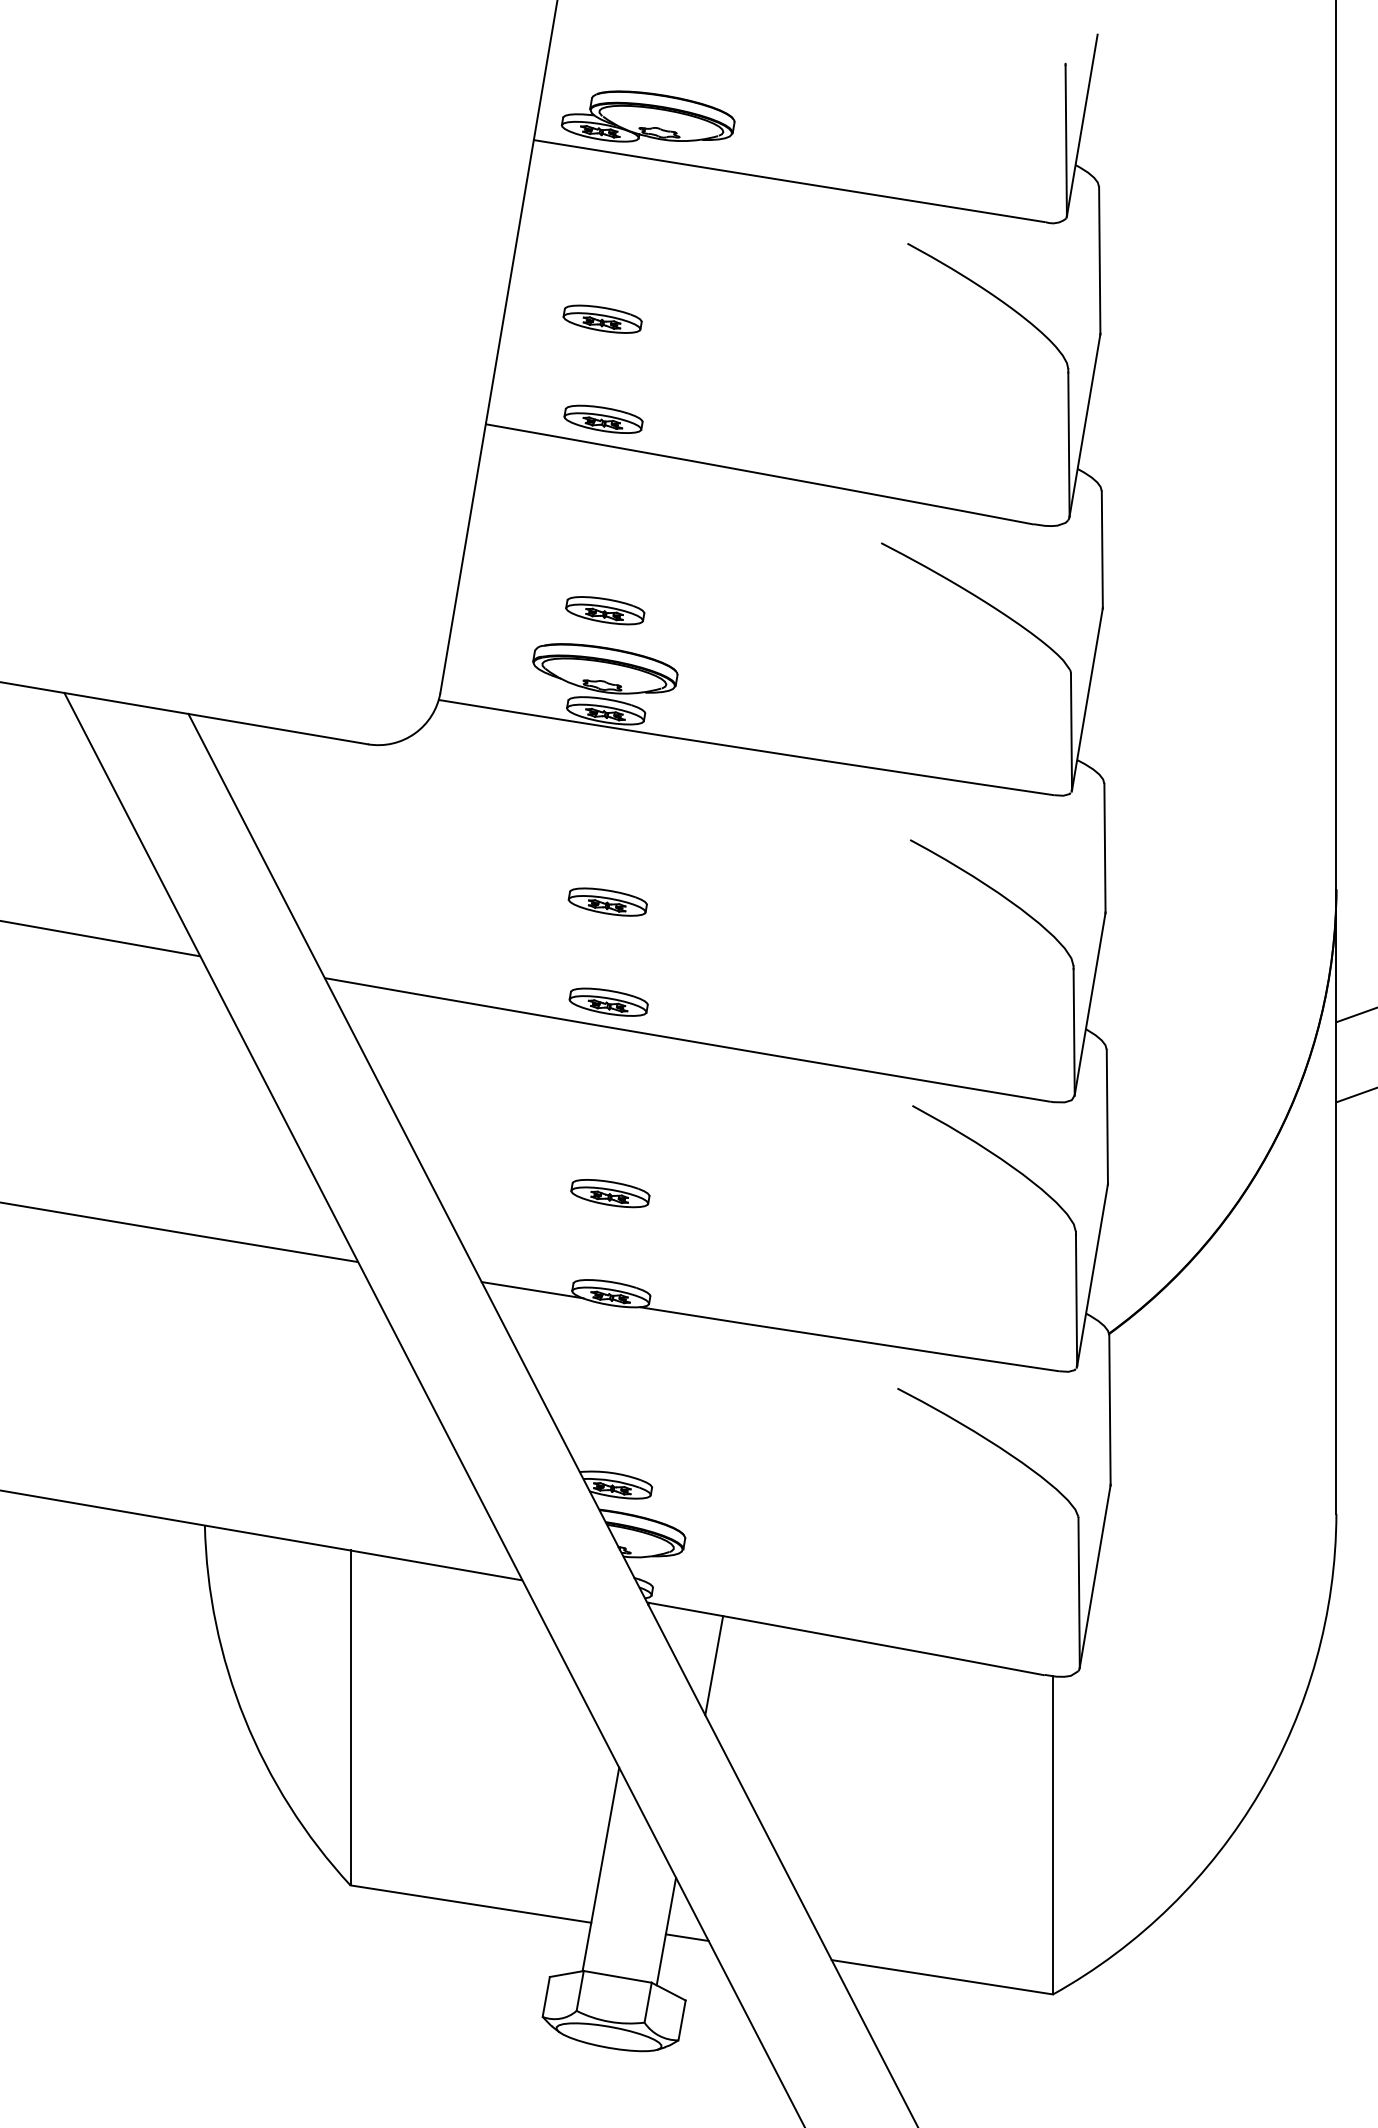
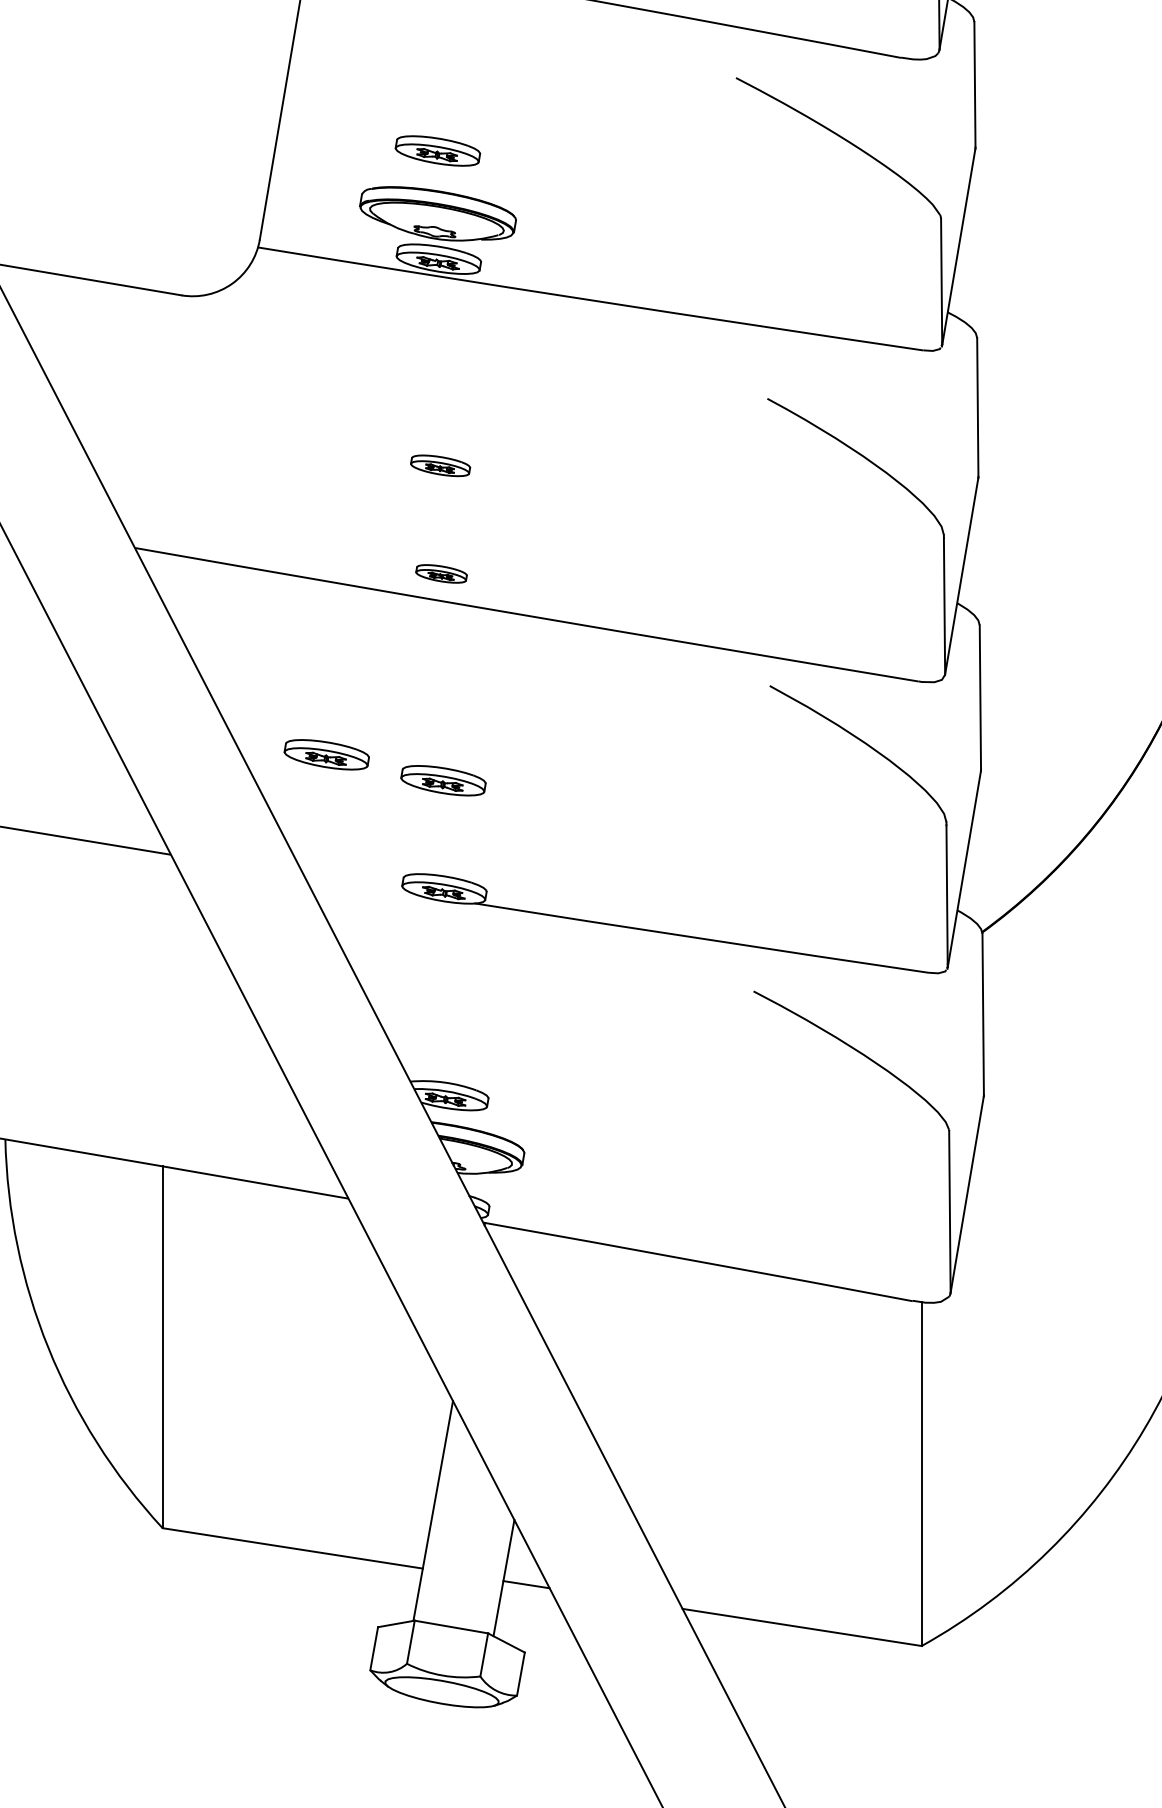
part: (607, 901) -> (440, 465), size x0.7
part: (608, 1001) -> (441, 573), size x0.6
part: (502, 1169) -> (326, 754), added
line: (532, 1290) -> (359, 885), removed
line: (714, 1665) -> (555, 1290), removed

